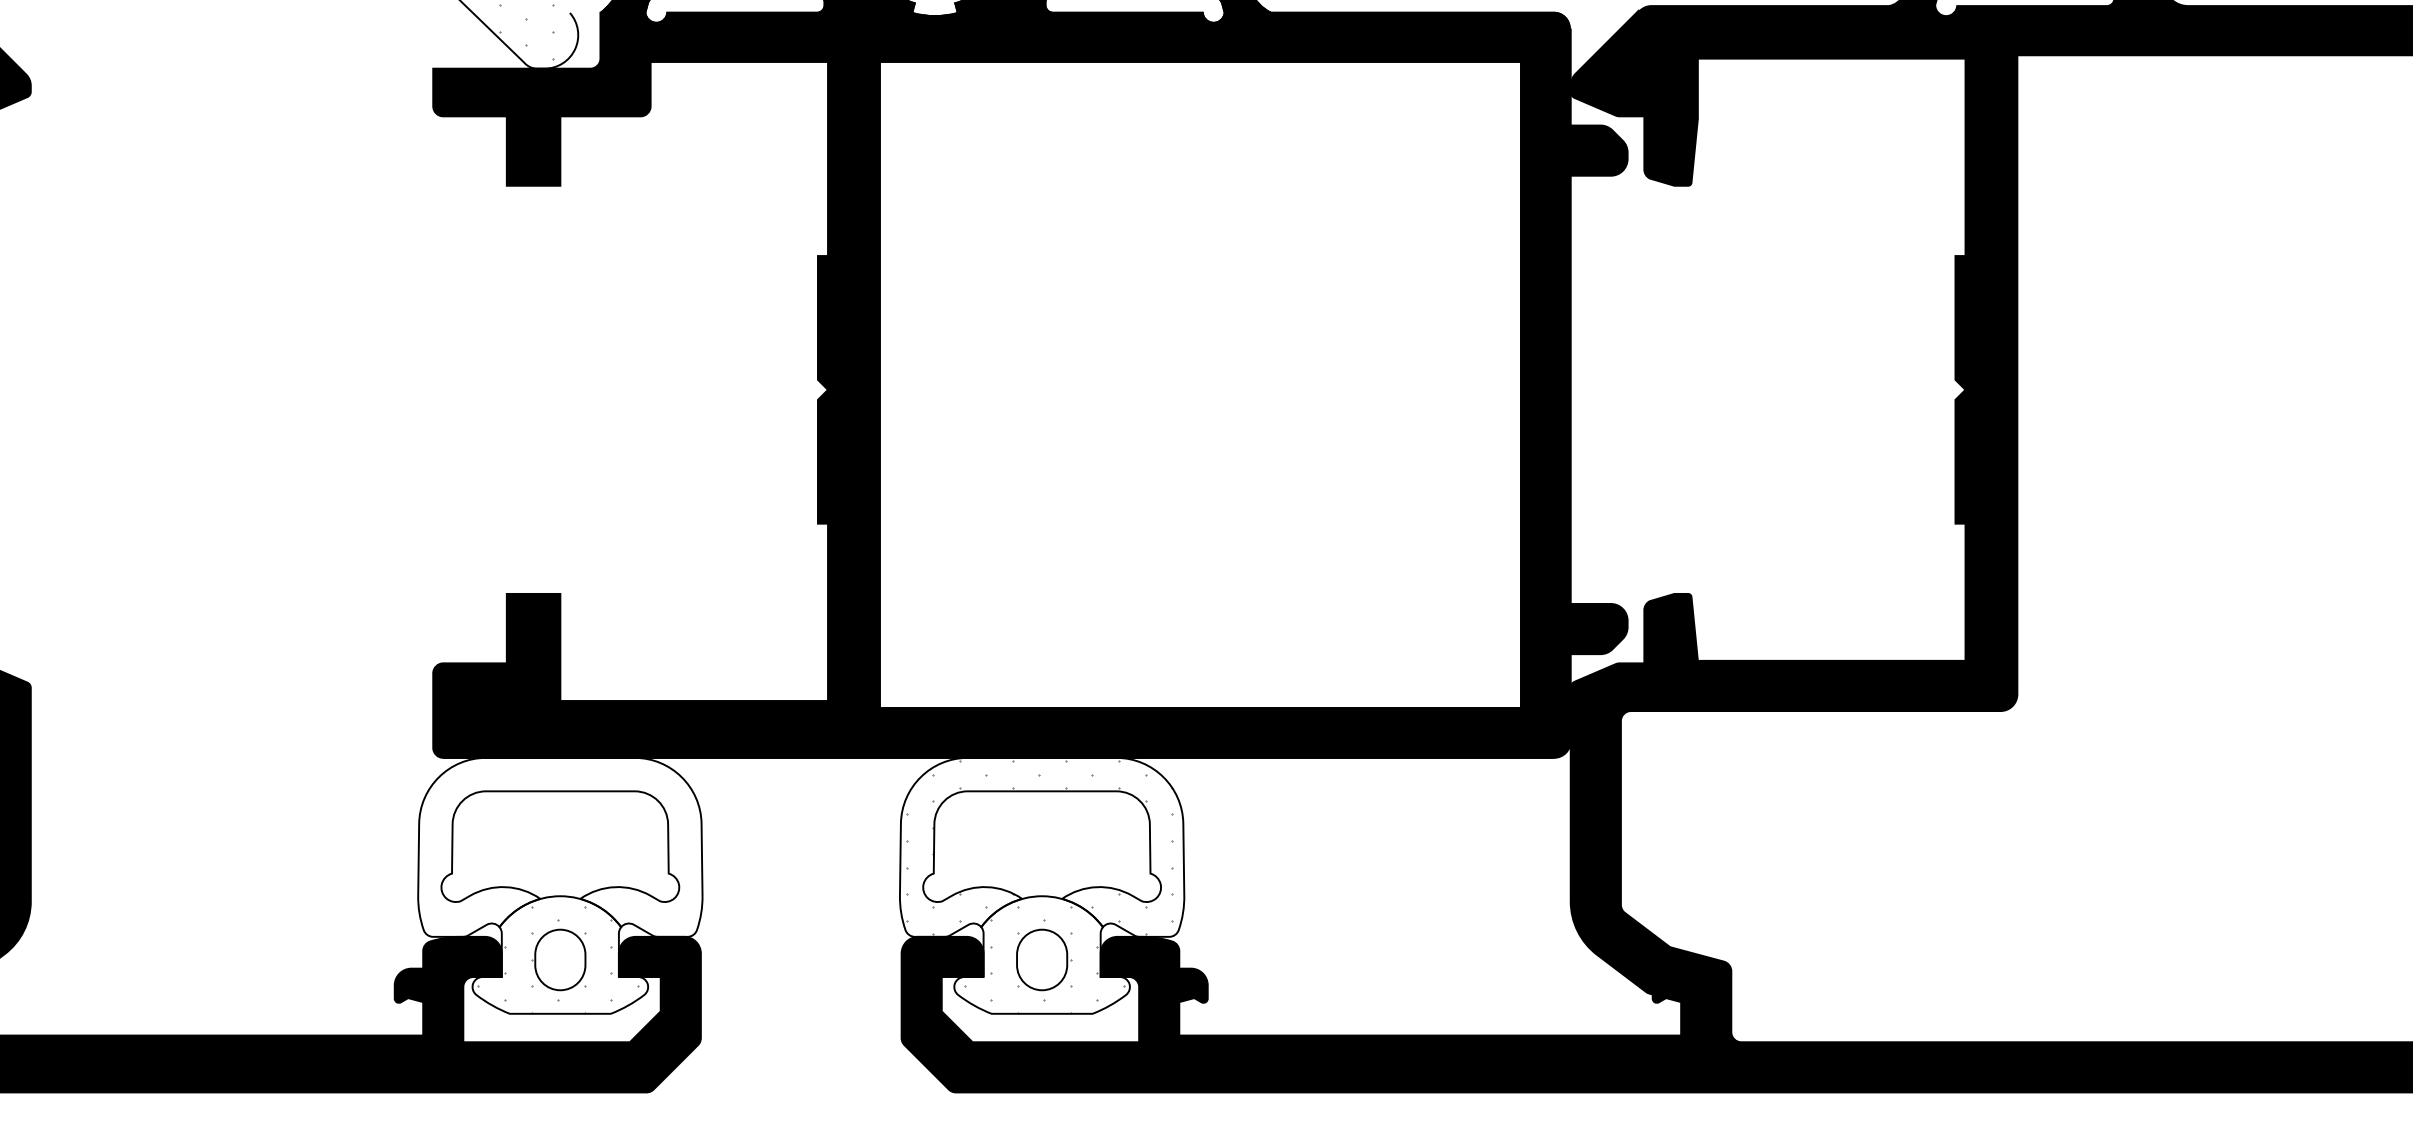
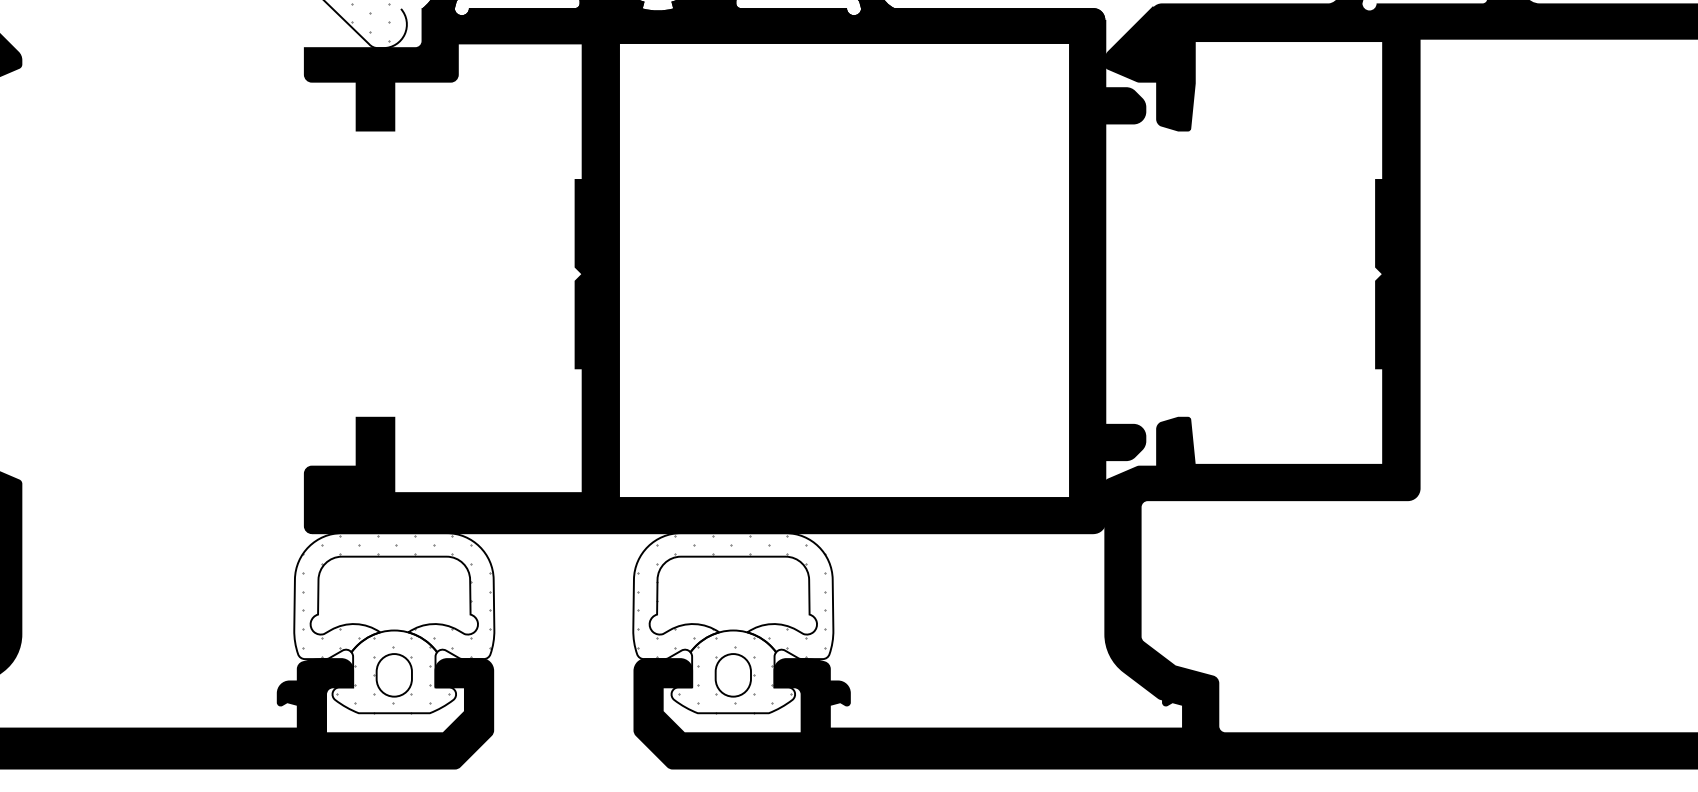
hatch: (562, 847) -> (395, 596), added

